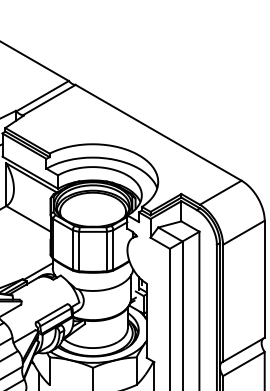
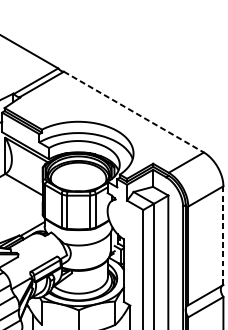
line: (158, 132) -> (133, 111), solid -> dashed
line: (264, 279) -> (223, 235), solid -> dashed

